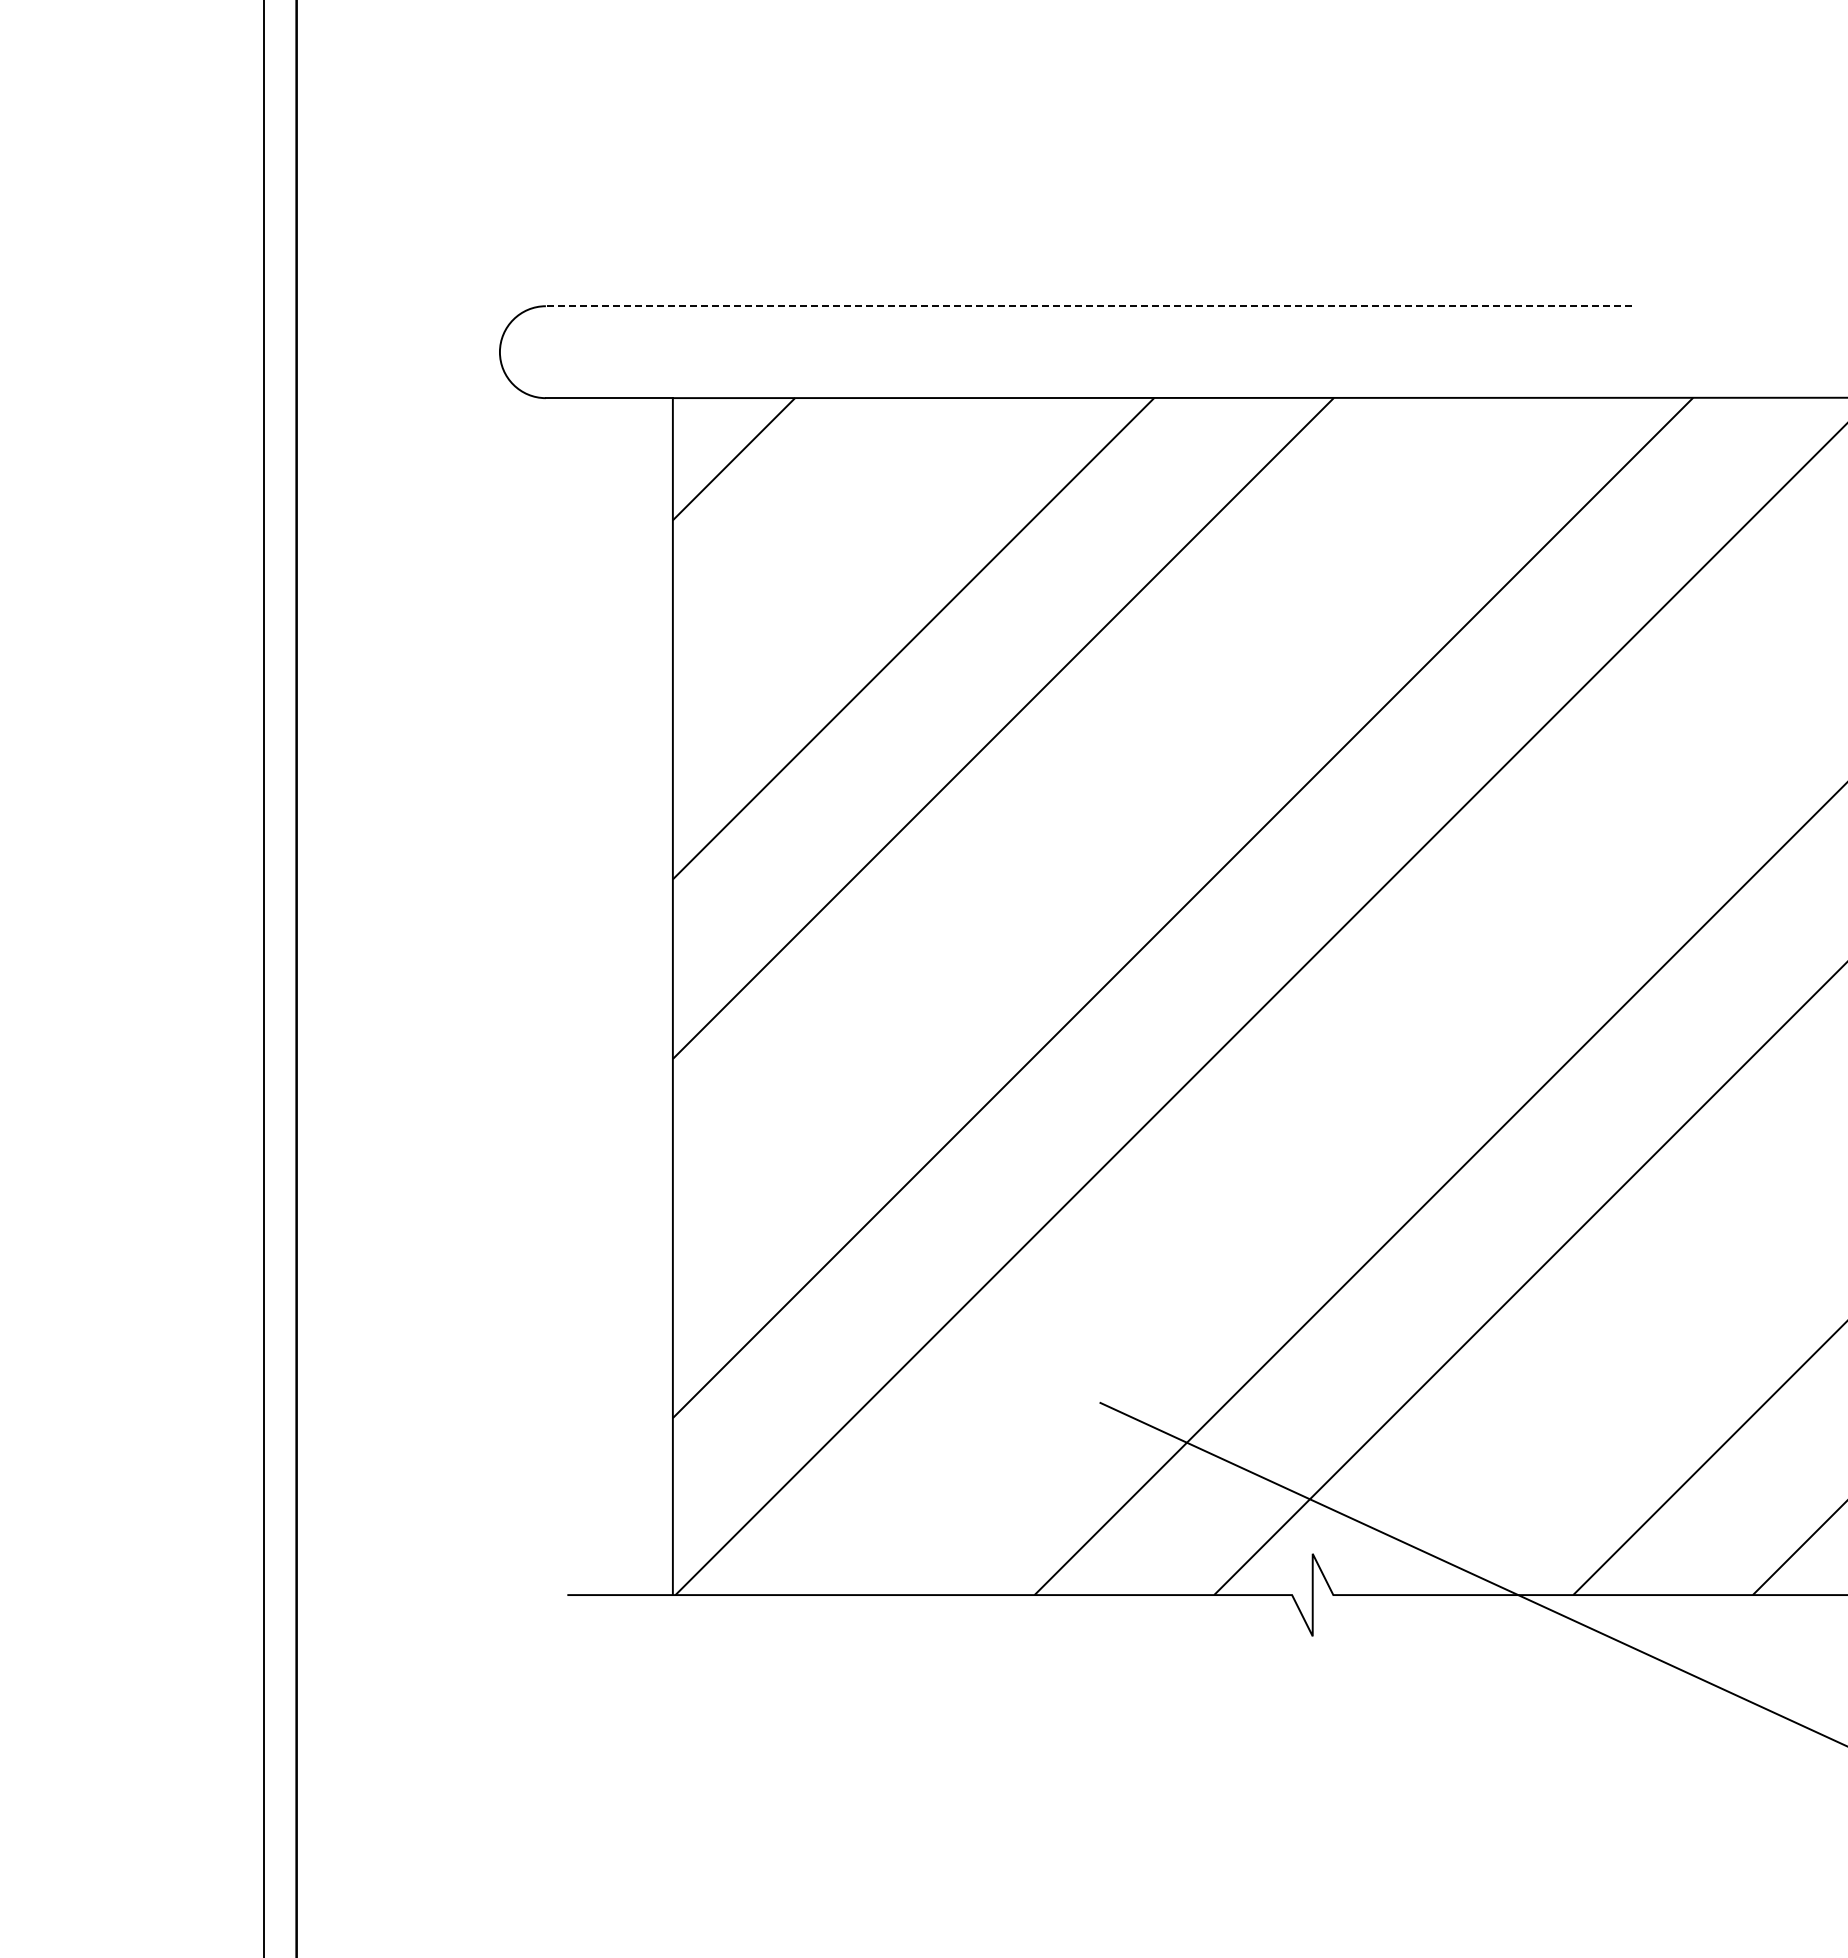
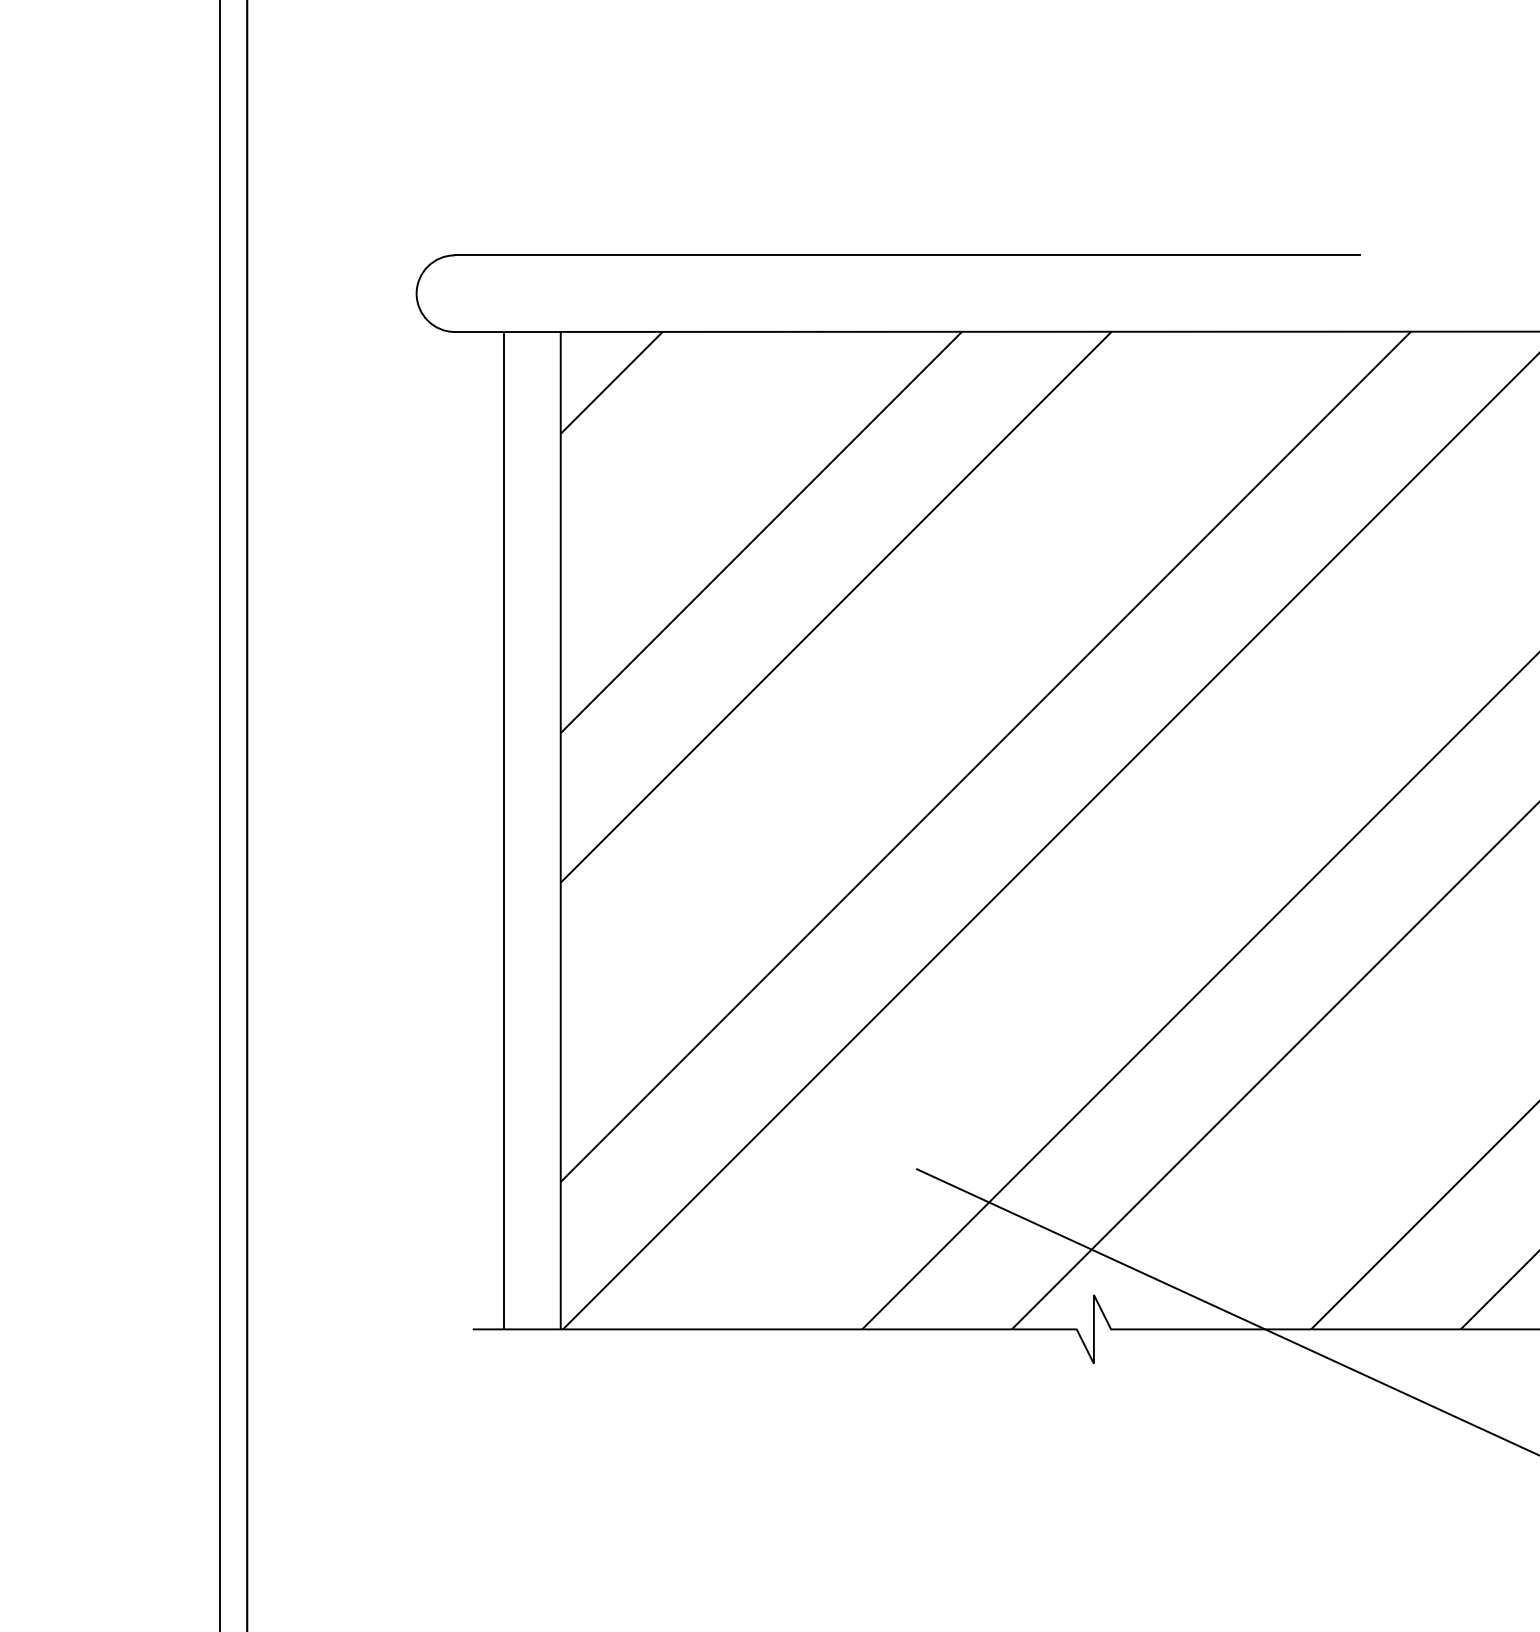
line: (1088, 306) -> (907, 255), dashed -> solid
line: (605, 996) -> (504, 830), added

